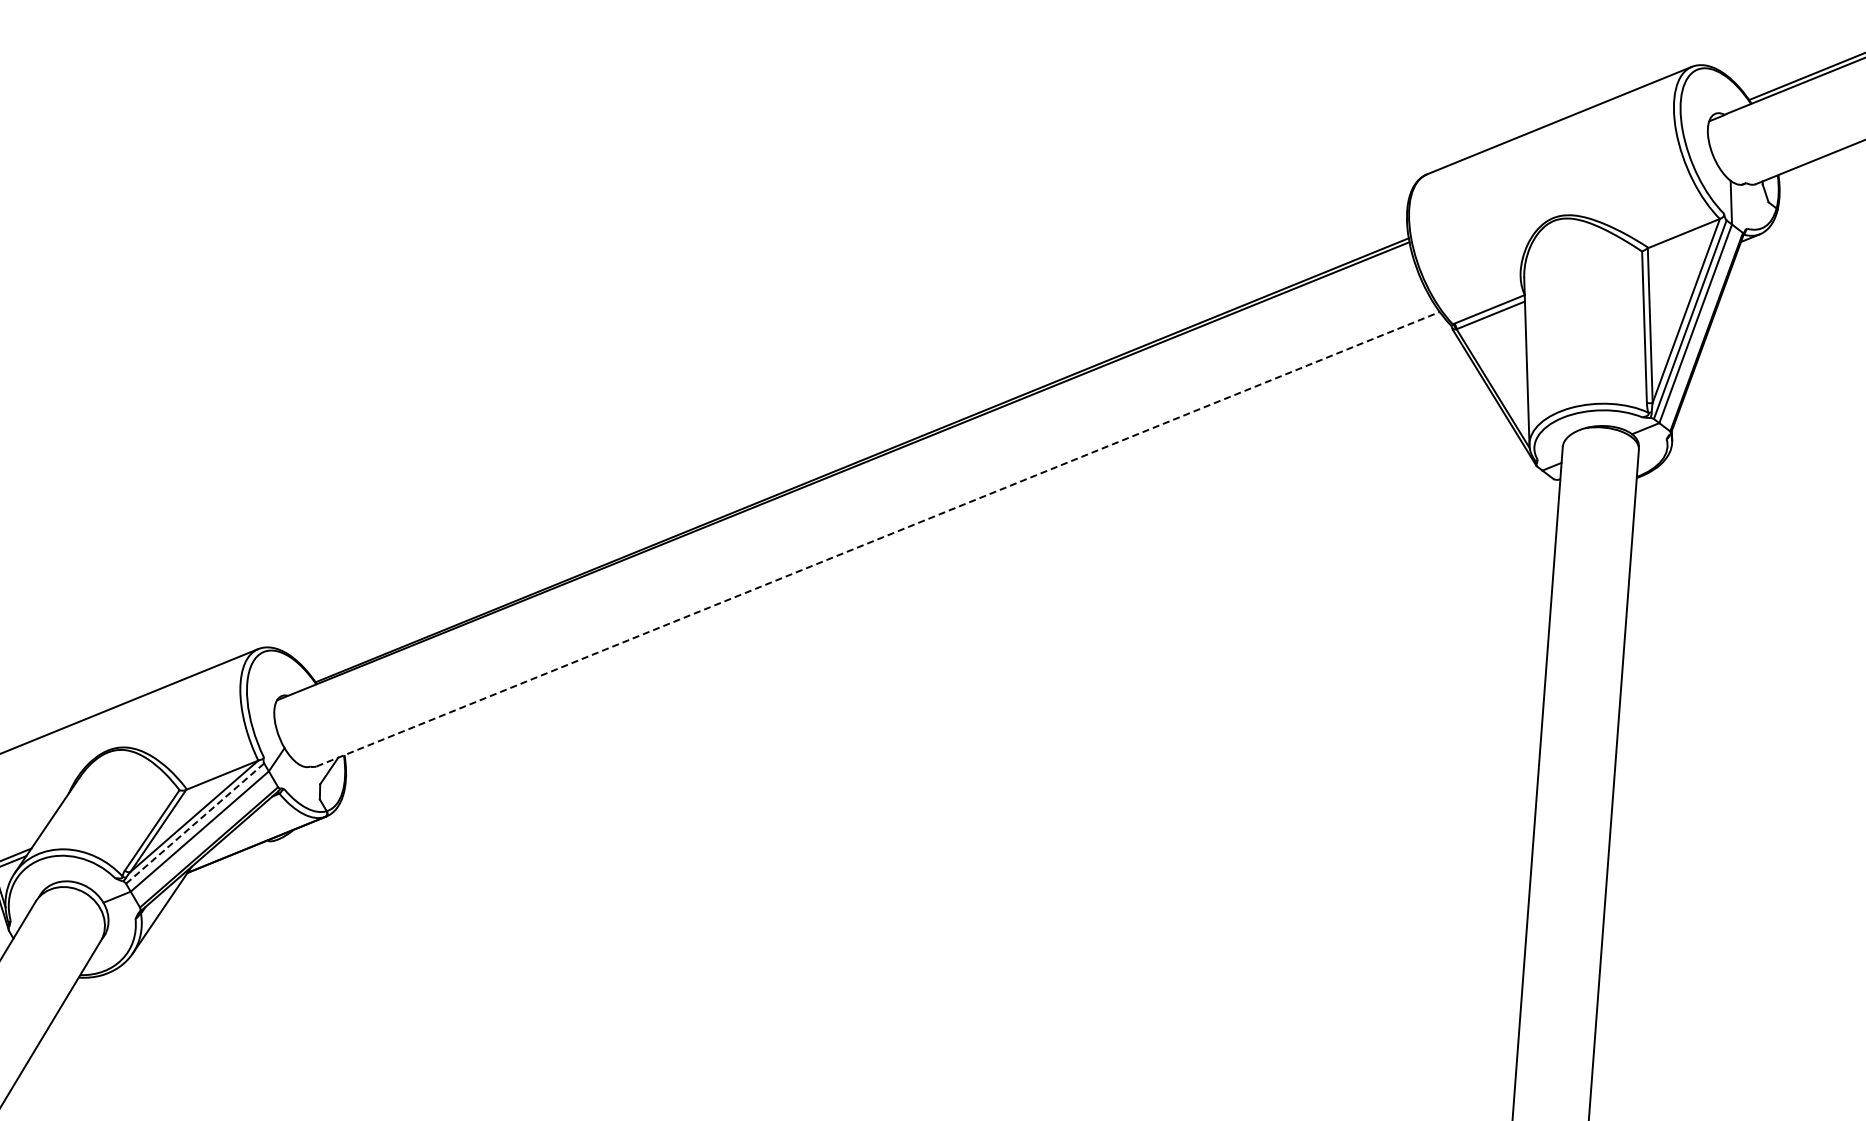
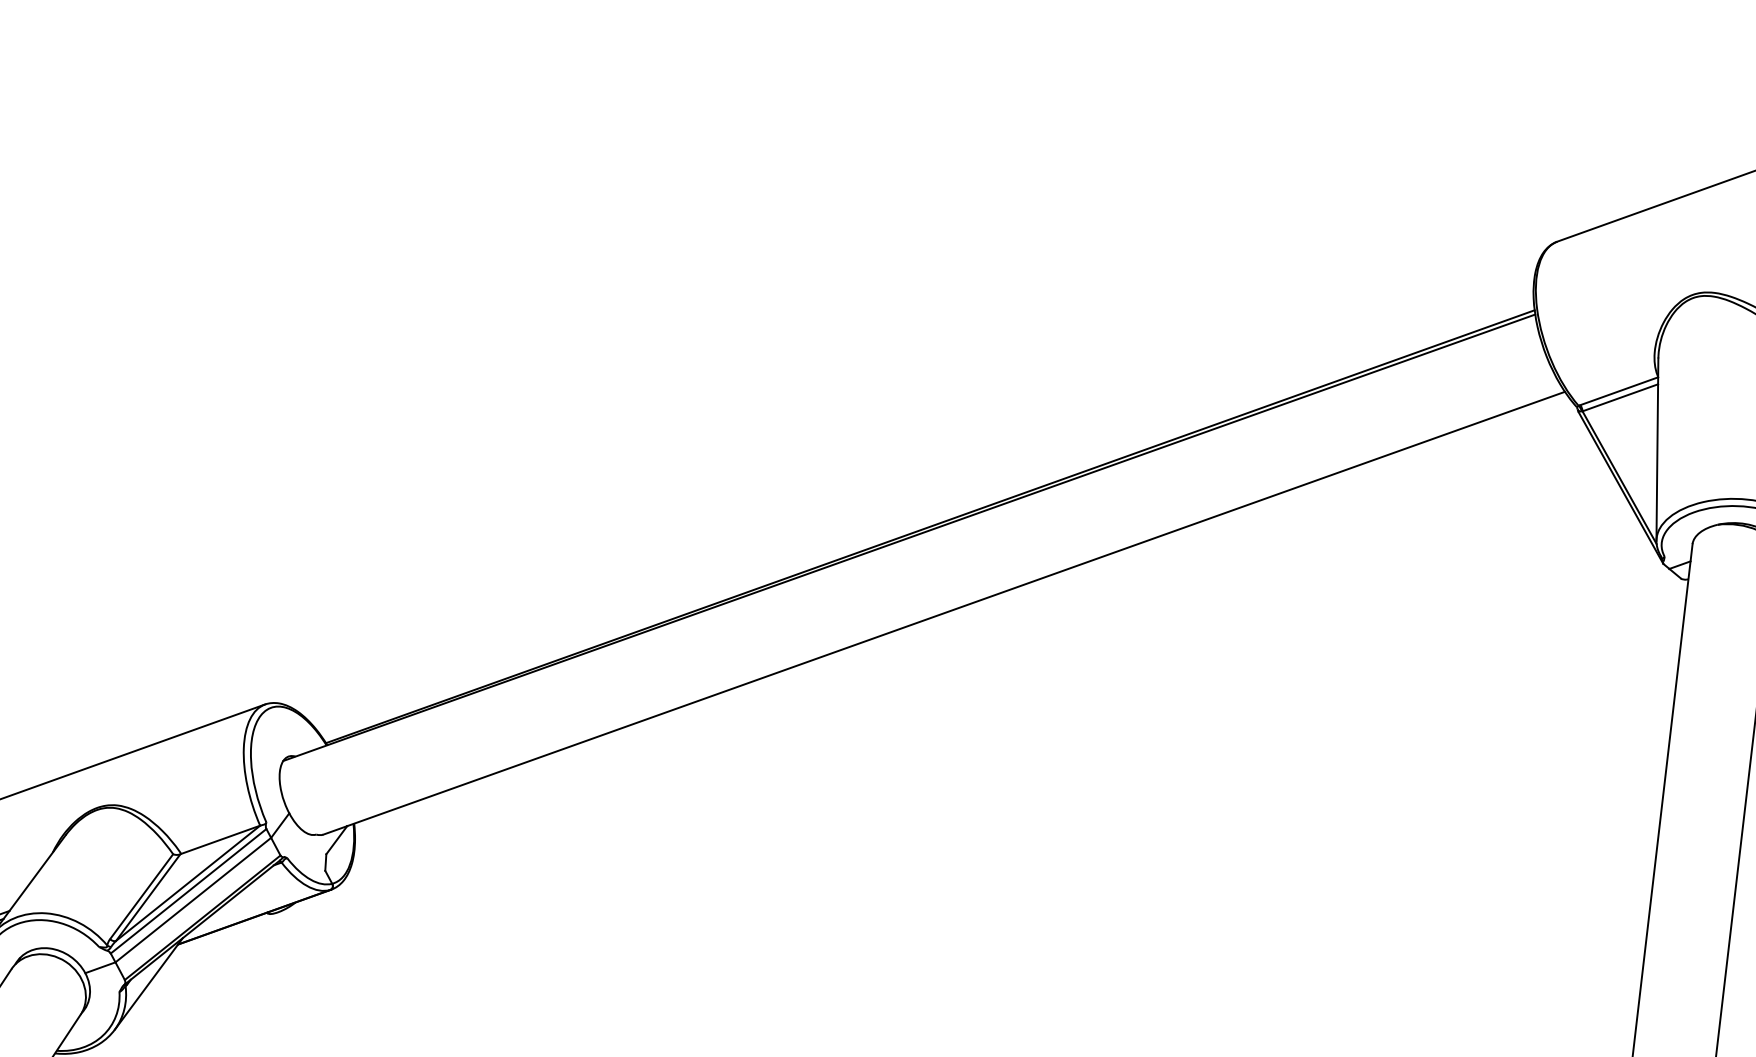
line: (878, 539) -> (944, 613), dashed -> solid
line: (195, 823) -> (188, 891), dashed -> solid

